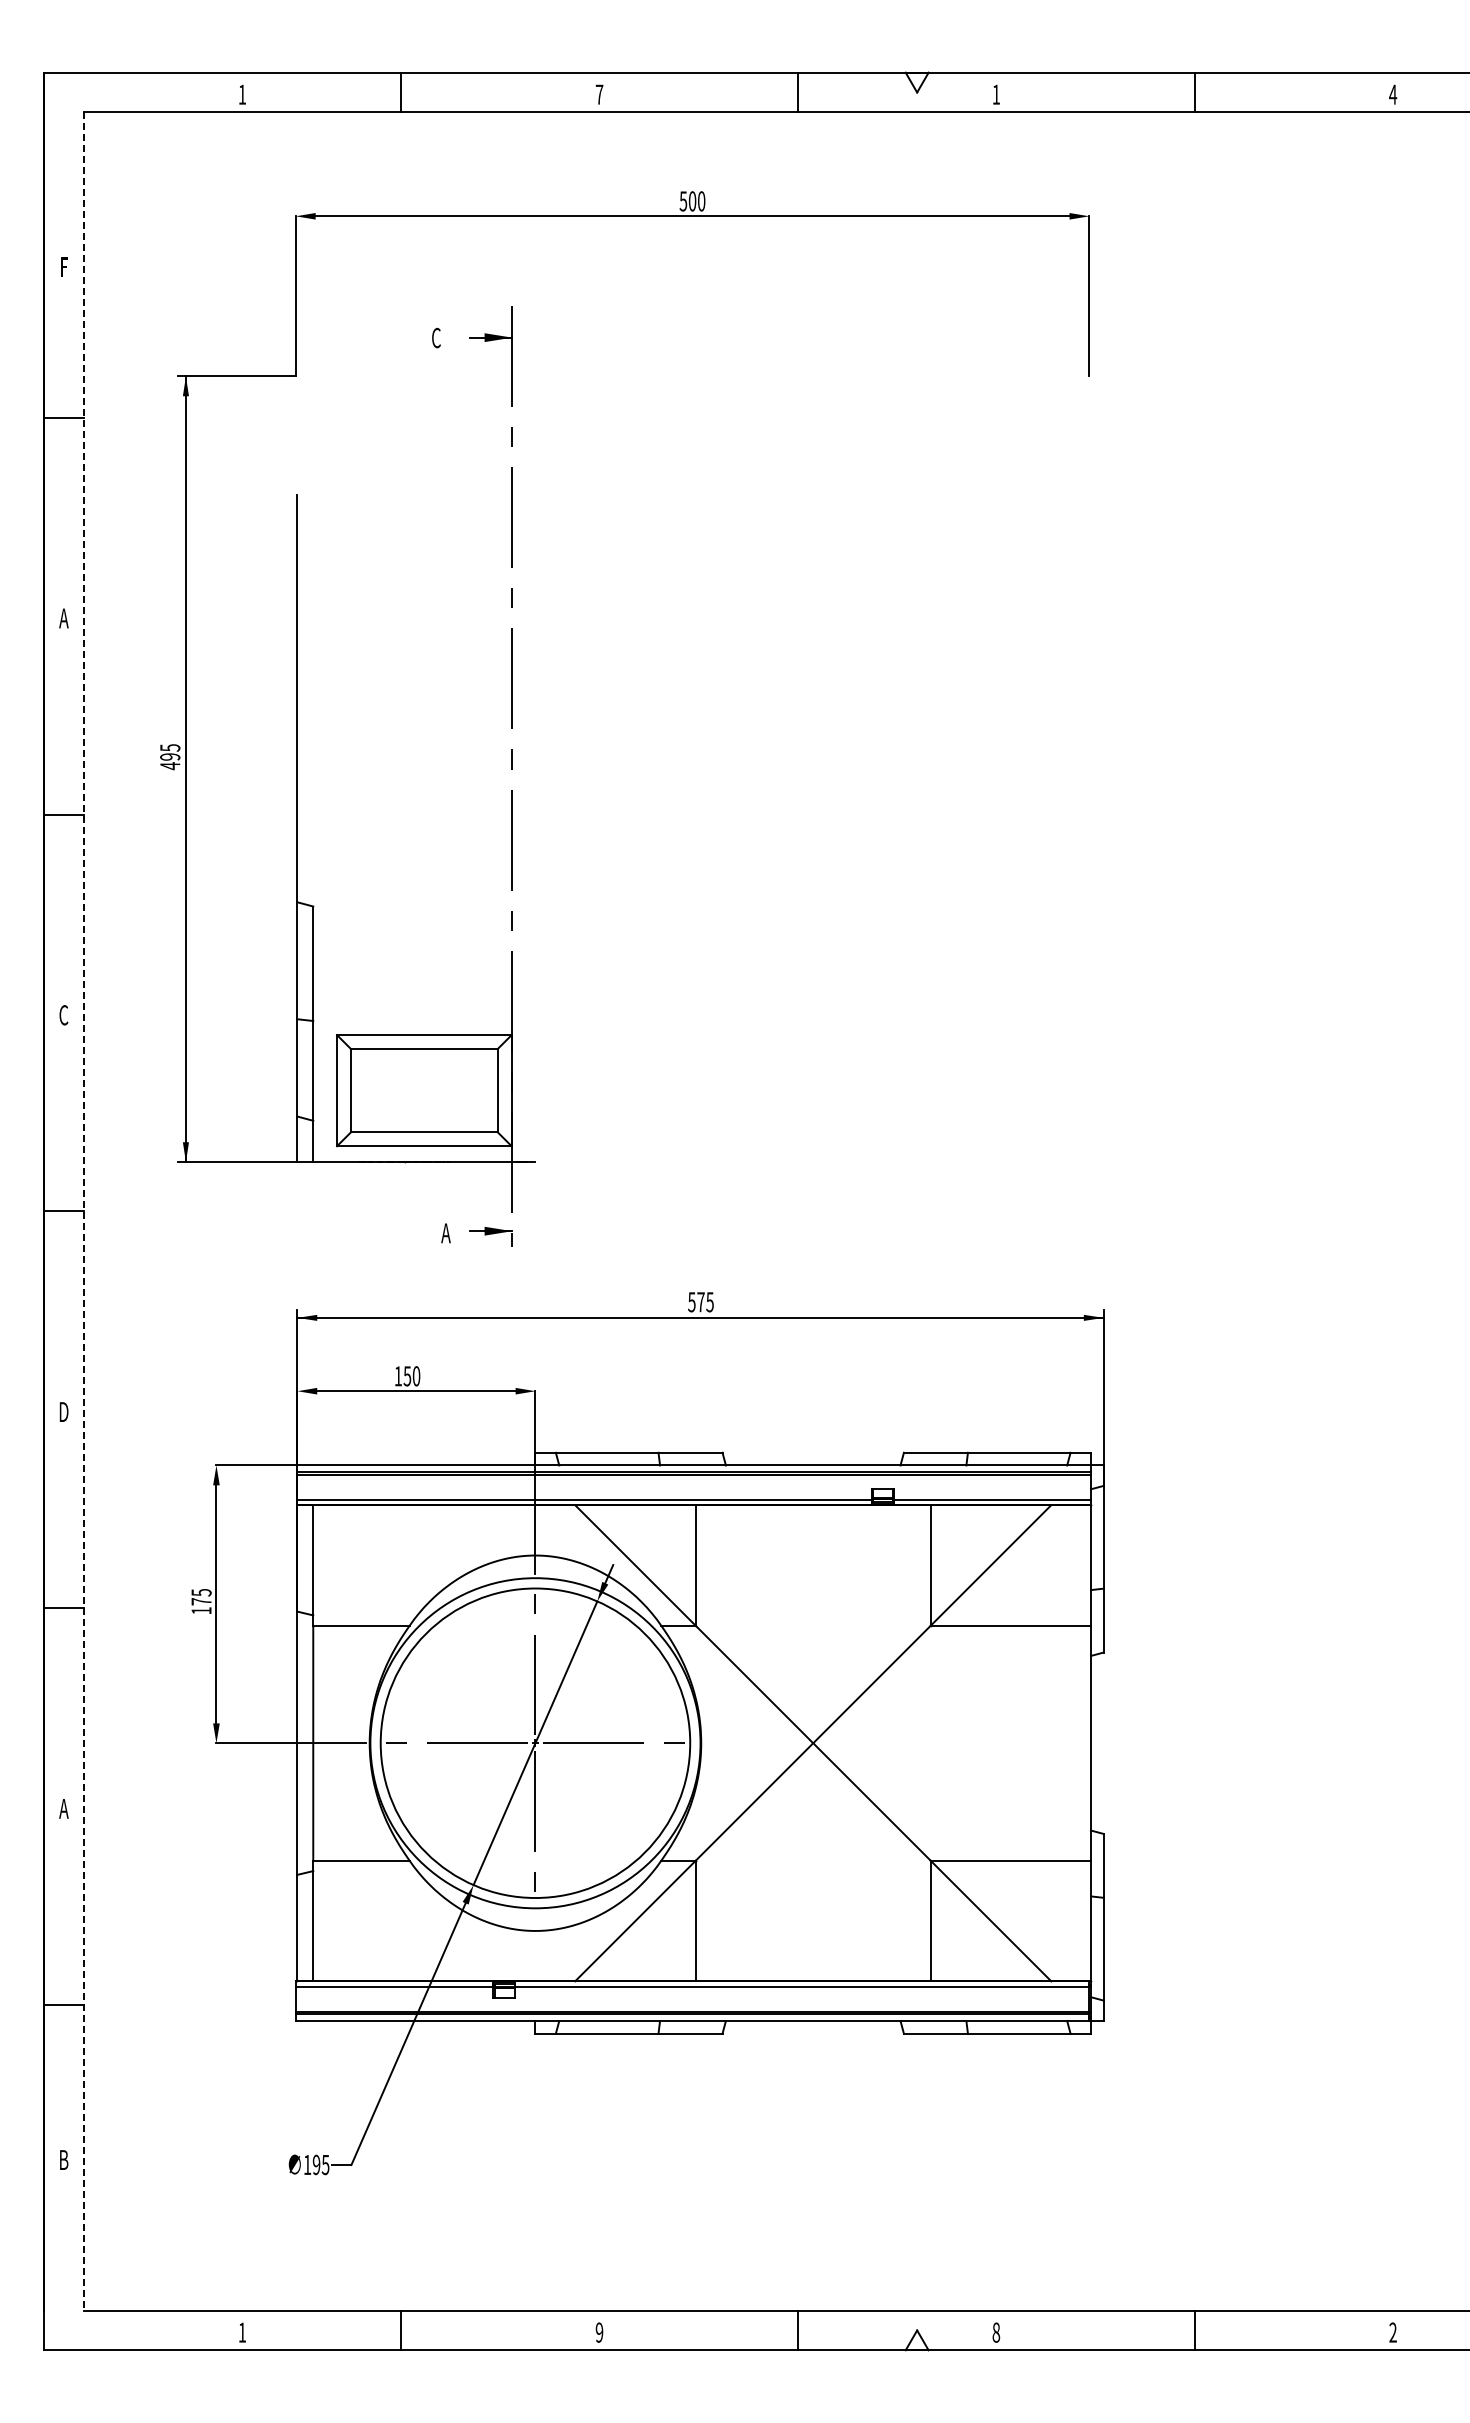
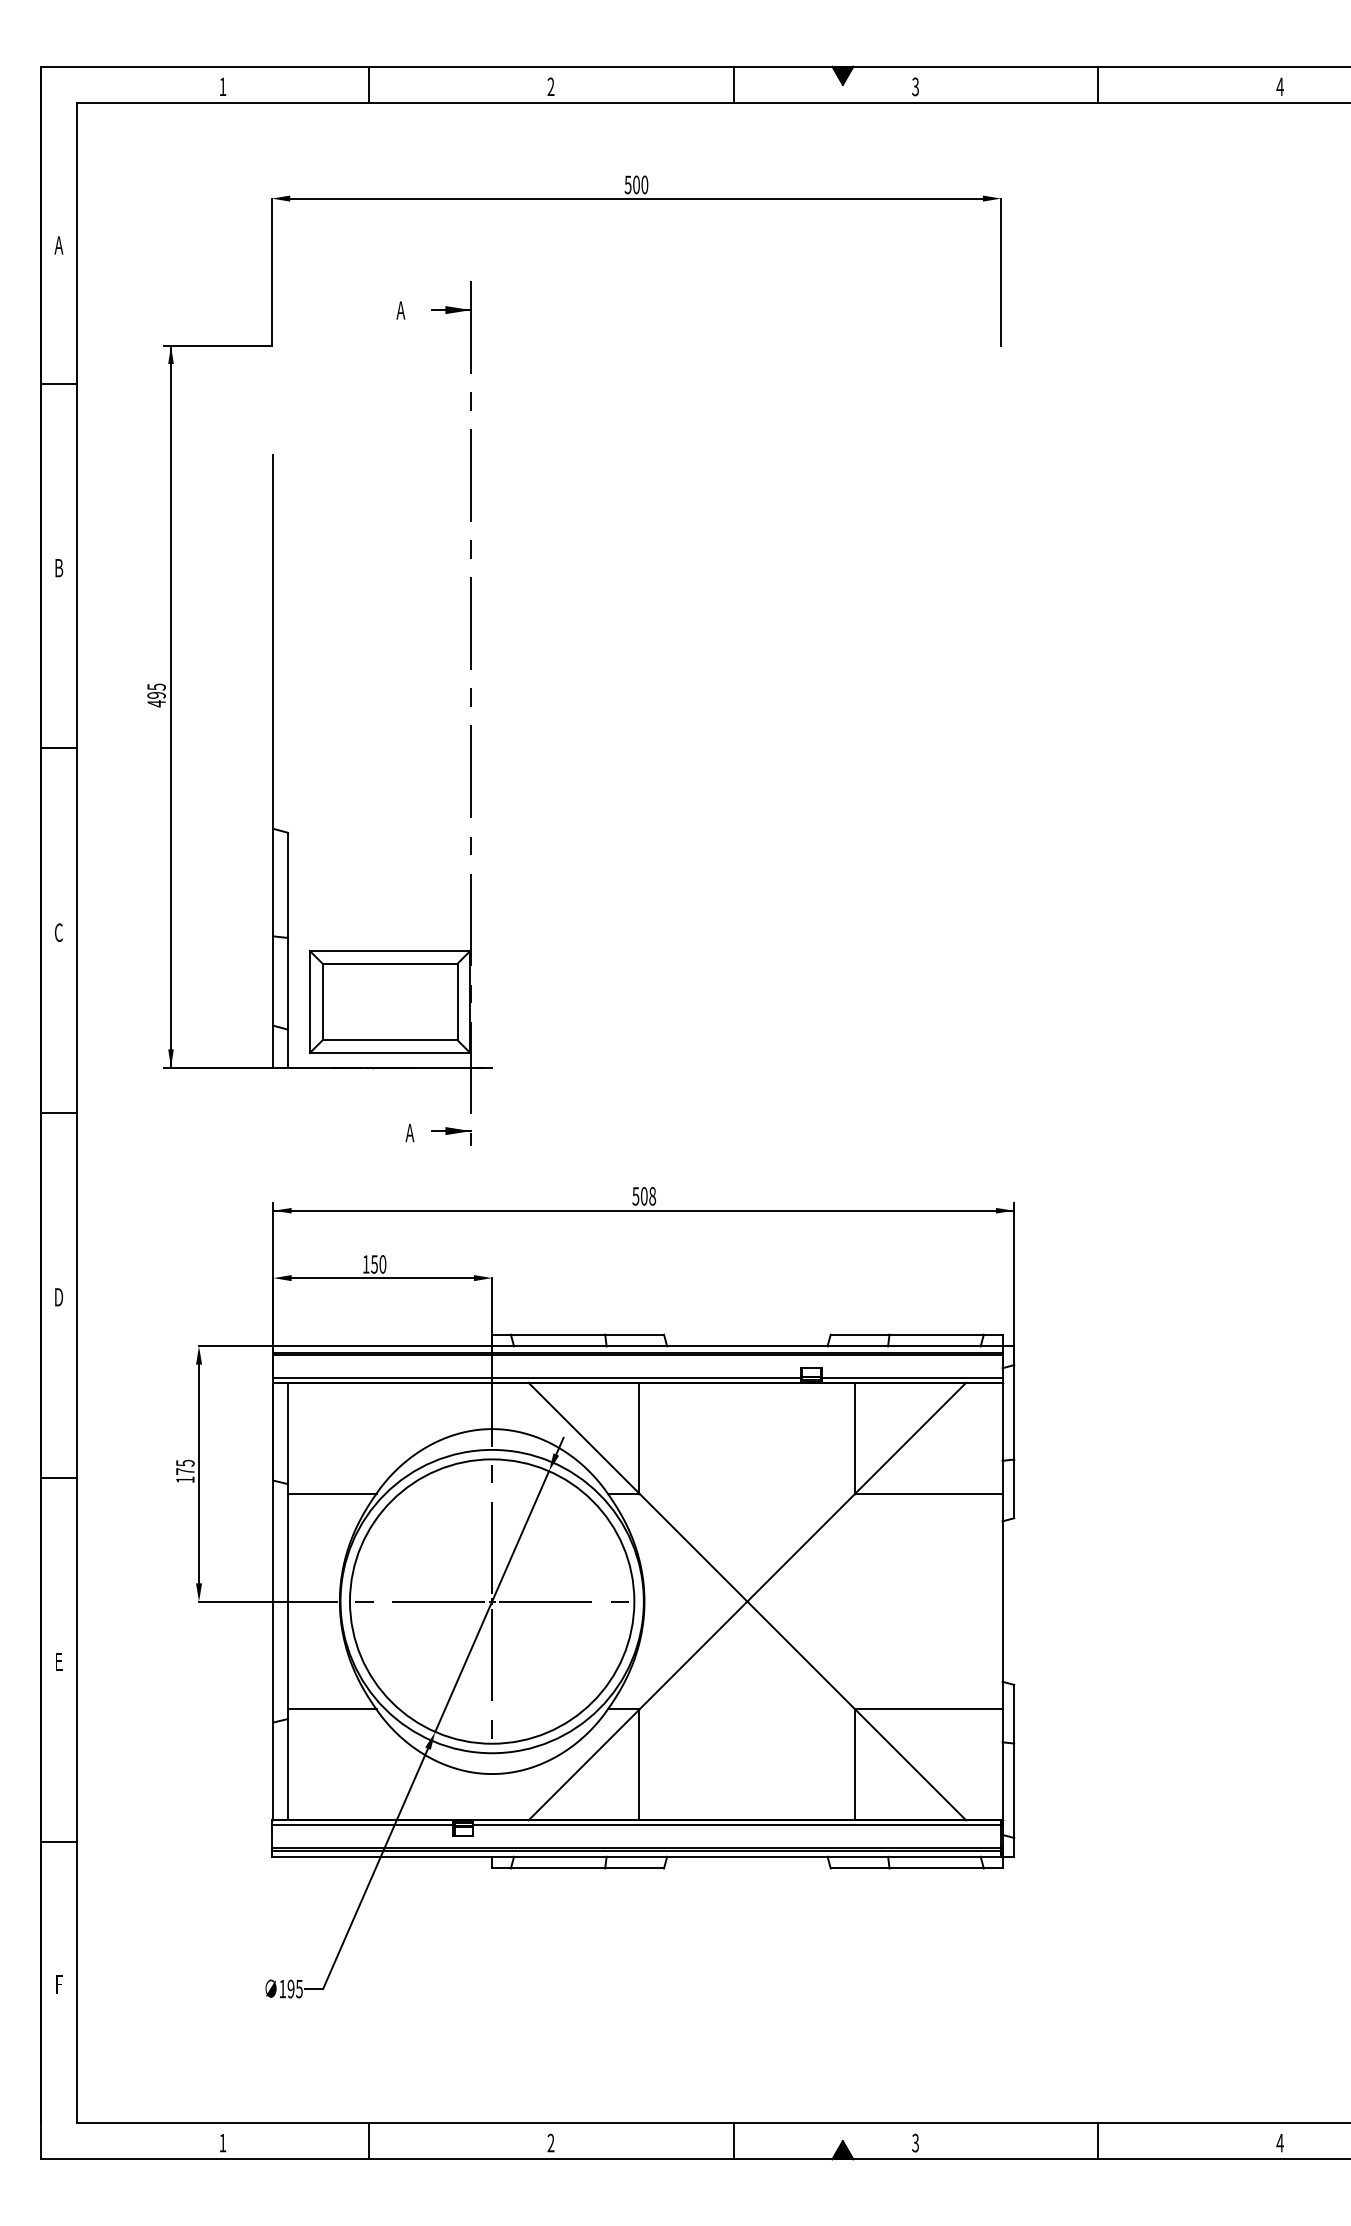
fill: (916, 82) -> (842, 75), added
text: (599, 94) -> (551, 86), 7 -> 2
text: (995, 94) -> (914, 86), 1 -> 3
text: (63, 267) -> (58, 245), F -> A
text: (435, 337) -> (400, 309), C -> A
text: (63, 618) -> (58, 568), A -> B
line: (83, 1211) -> (76, 1113), dashed -> solid
text: (705, 1302) -> (648, 1196), 575 -> 508
text: (63, 1808) -> (58, 1661), A -> E
text: (64, 2159) -> (59, 1984), B -> F
text: (599, 2332) -> (551, 2142), 9 -> 2
text: (996, 2332) -> (915, 2142), 8 -> 3
text: (1393, 2332) -> (1280, 2142), 2 -> 4
fill: (916, 2340) -> (842, 2150), added

